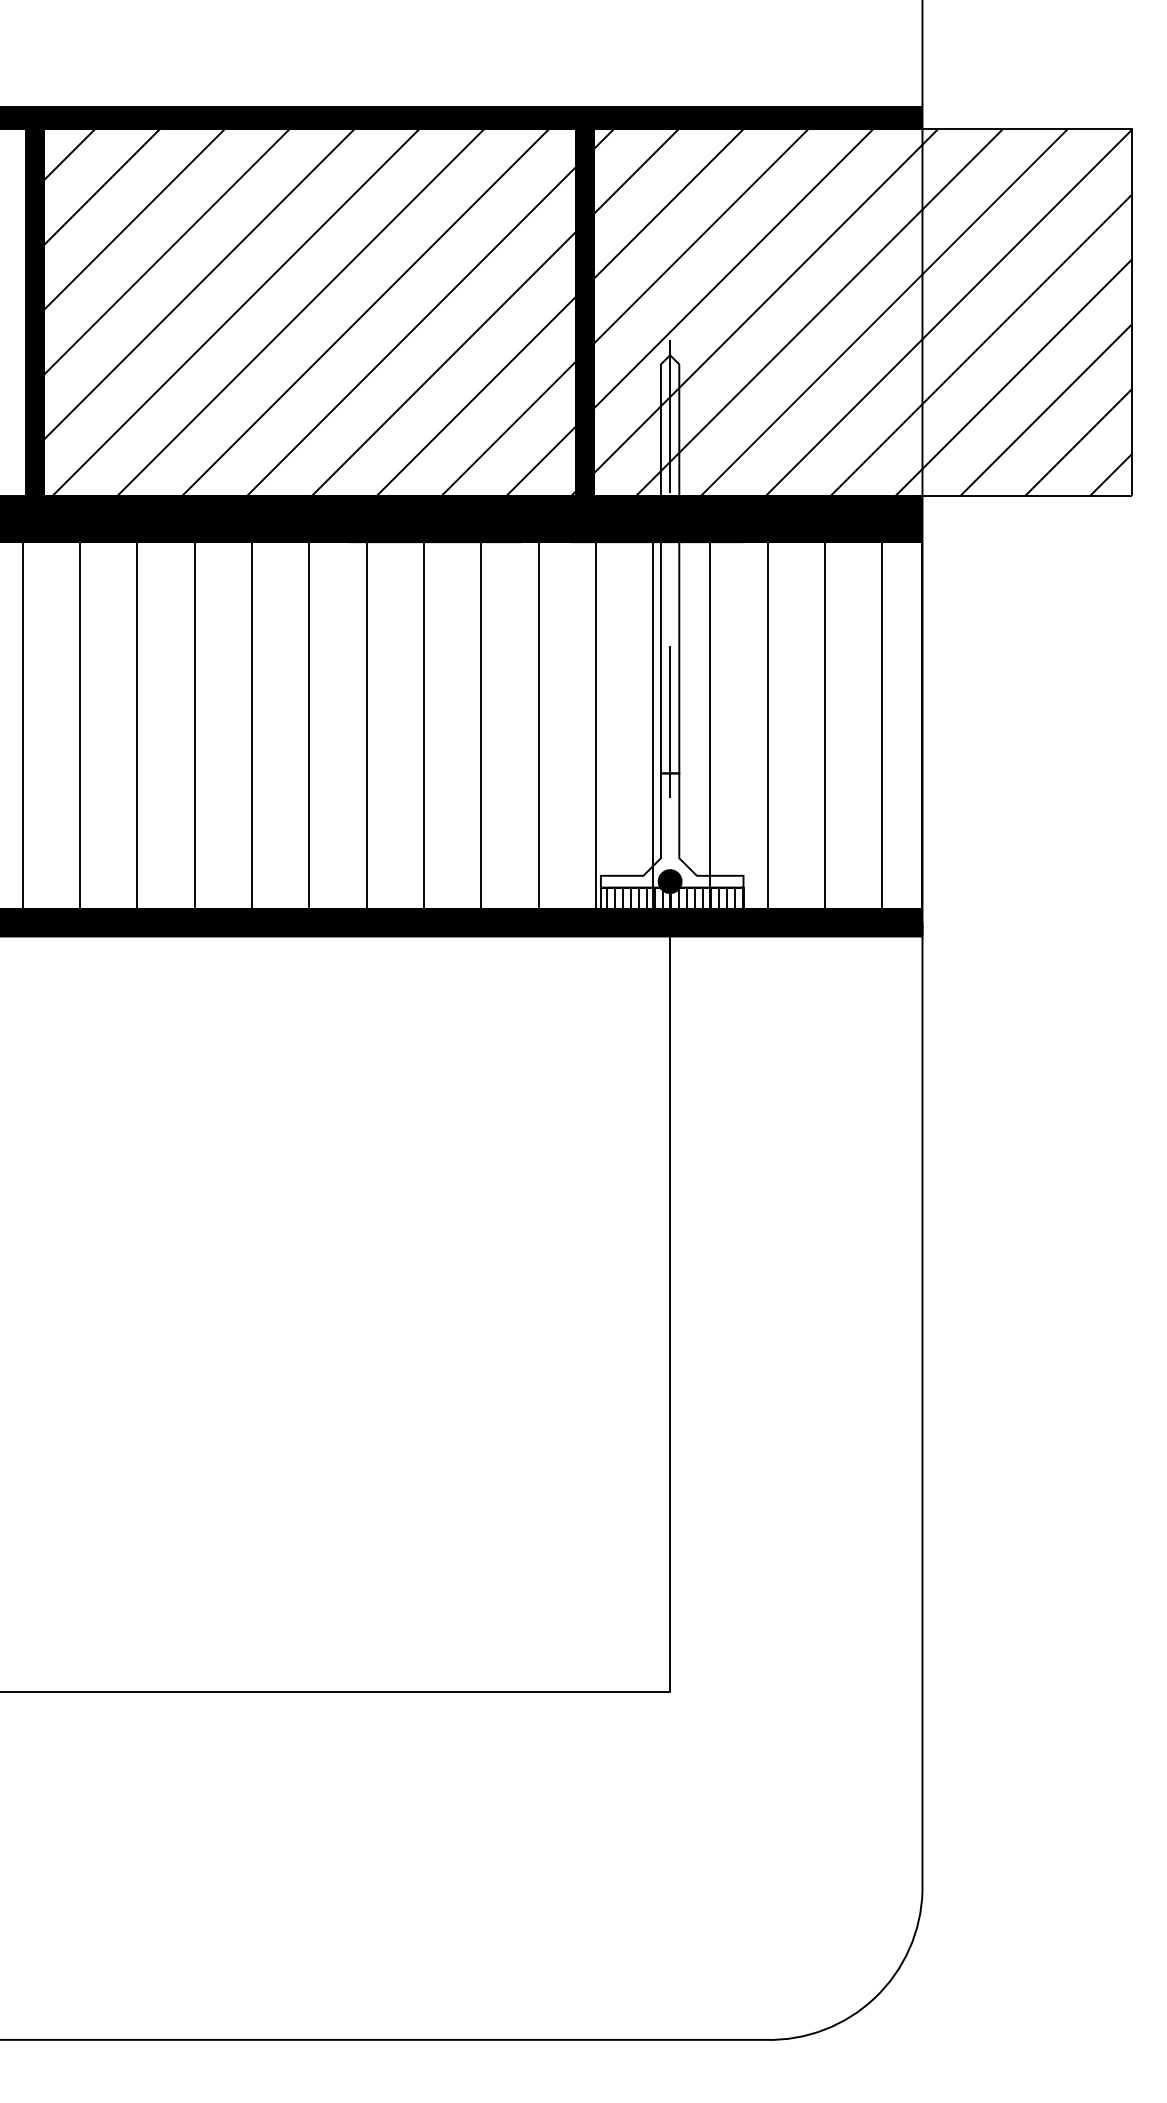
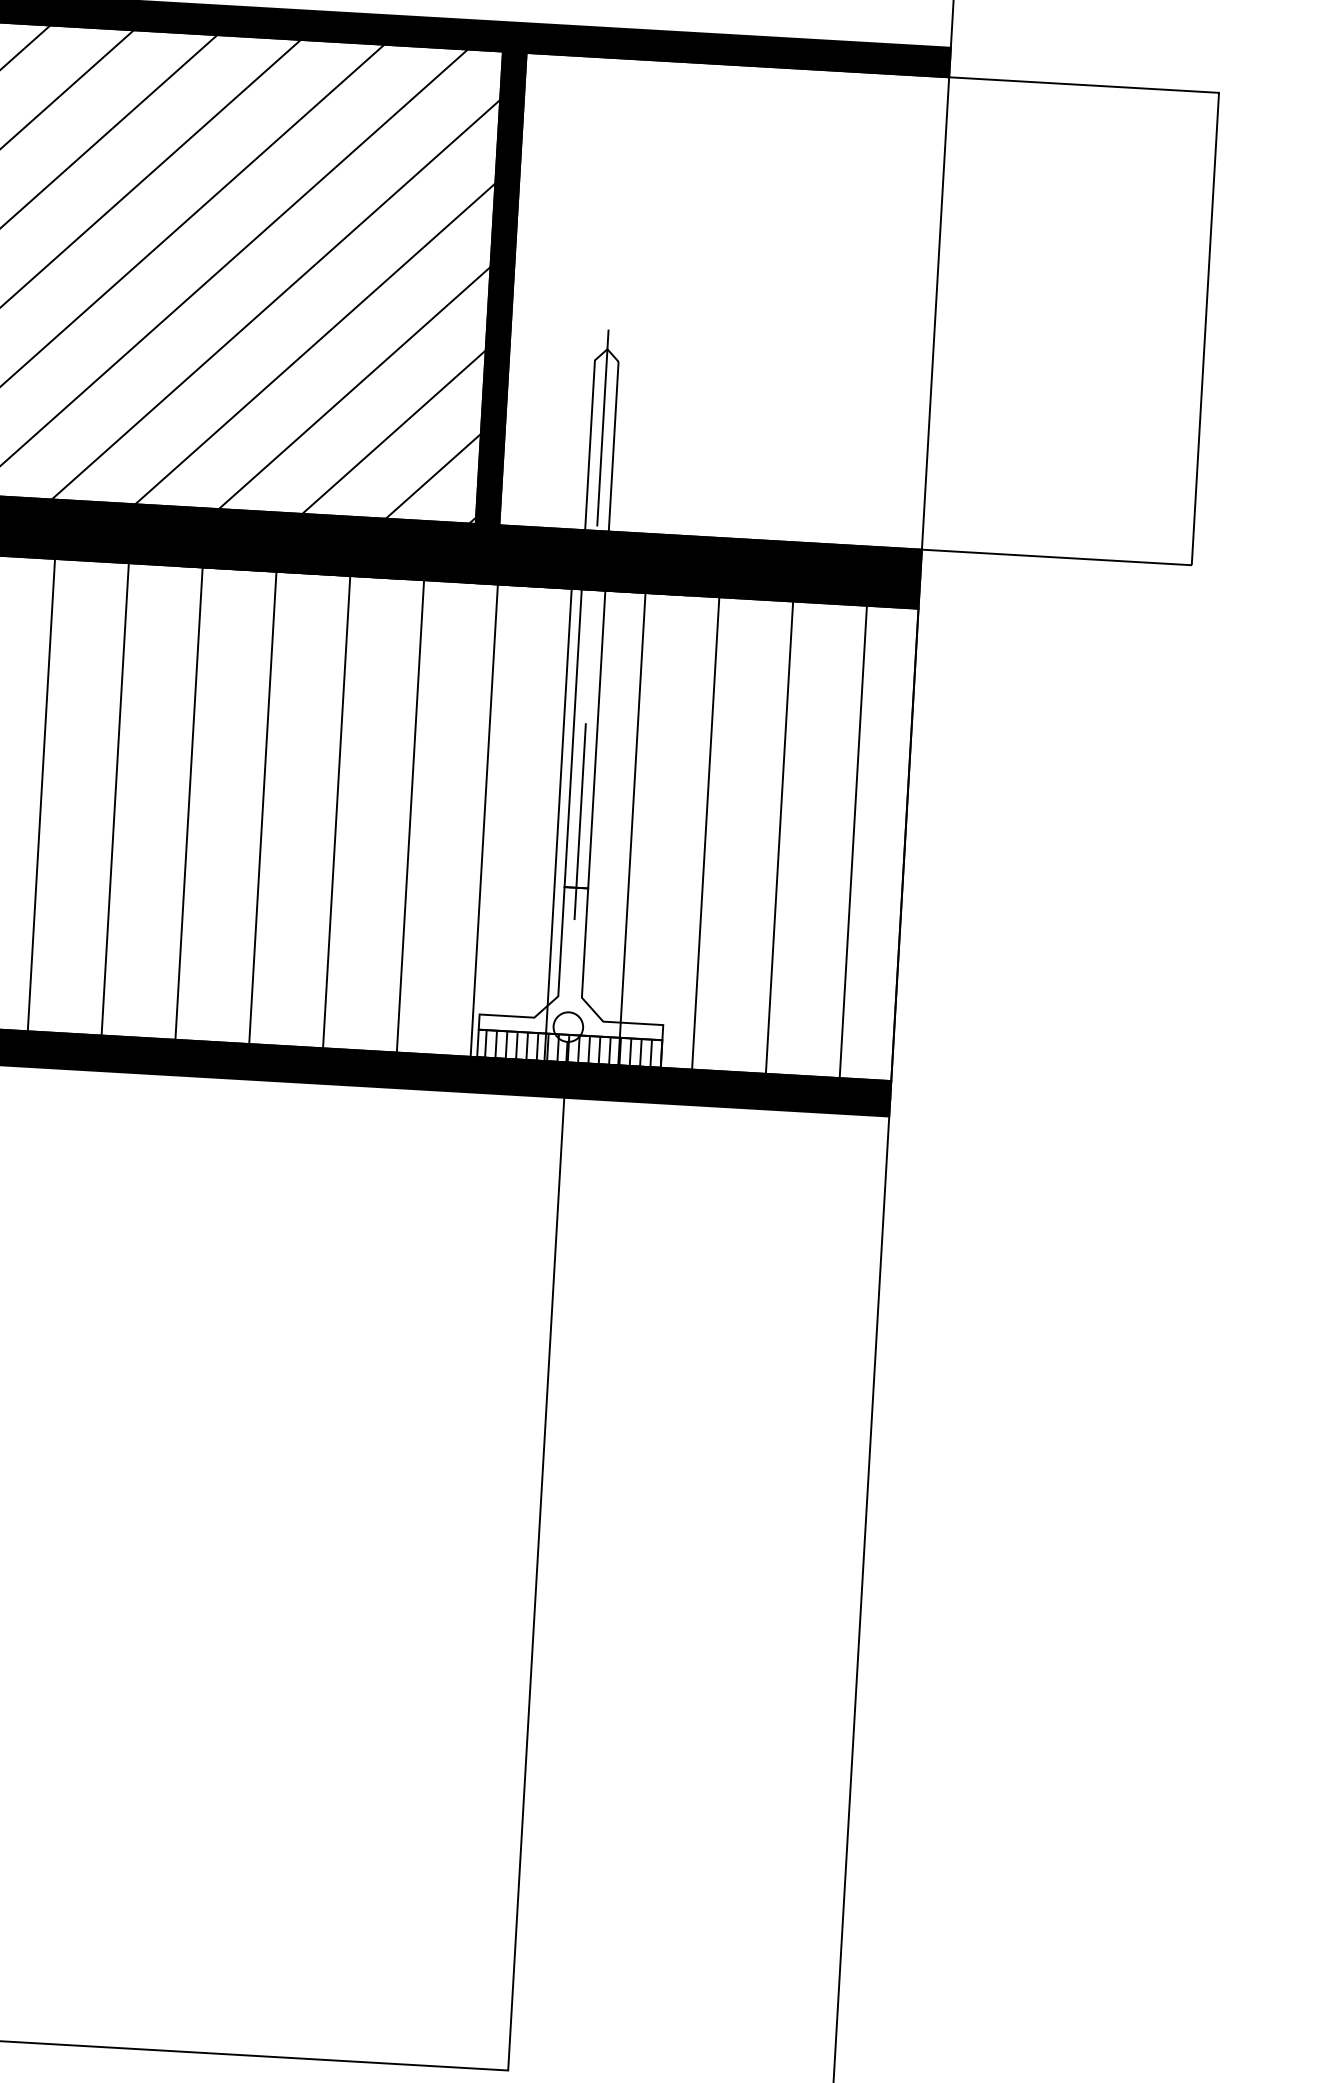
hatch: (863, 312) -> (859, 308), removed
fill: (669, 881) -> (567, 1026), removed

